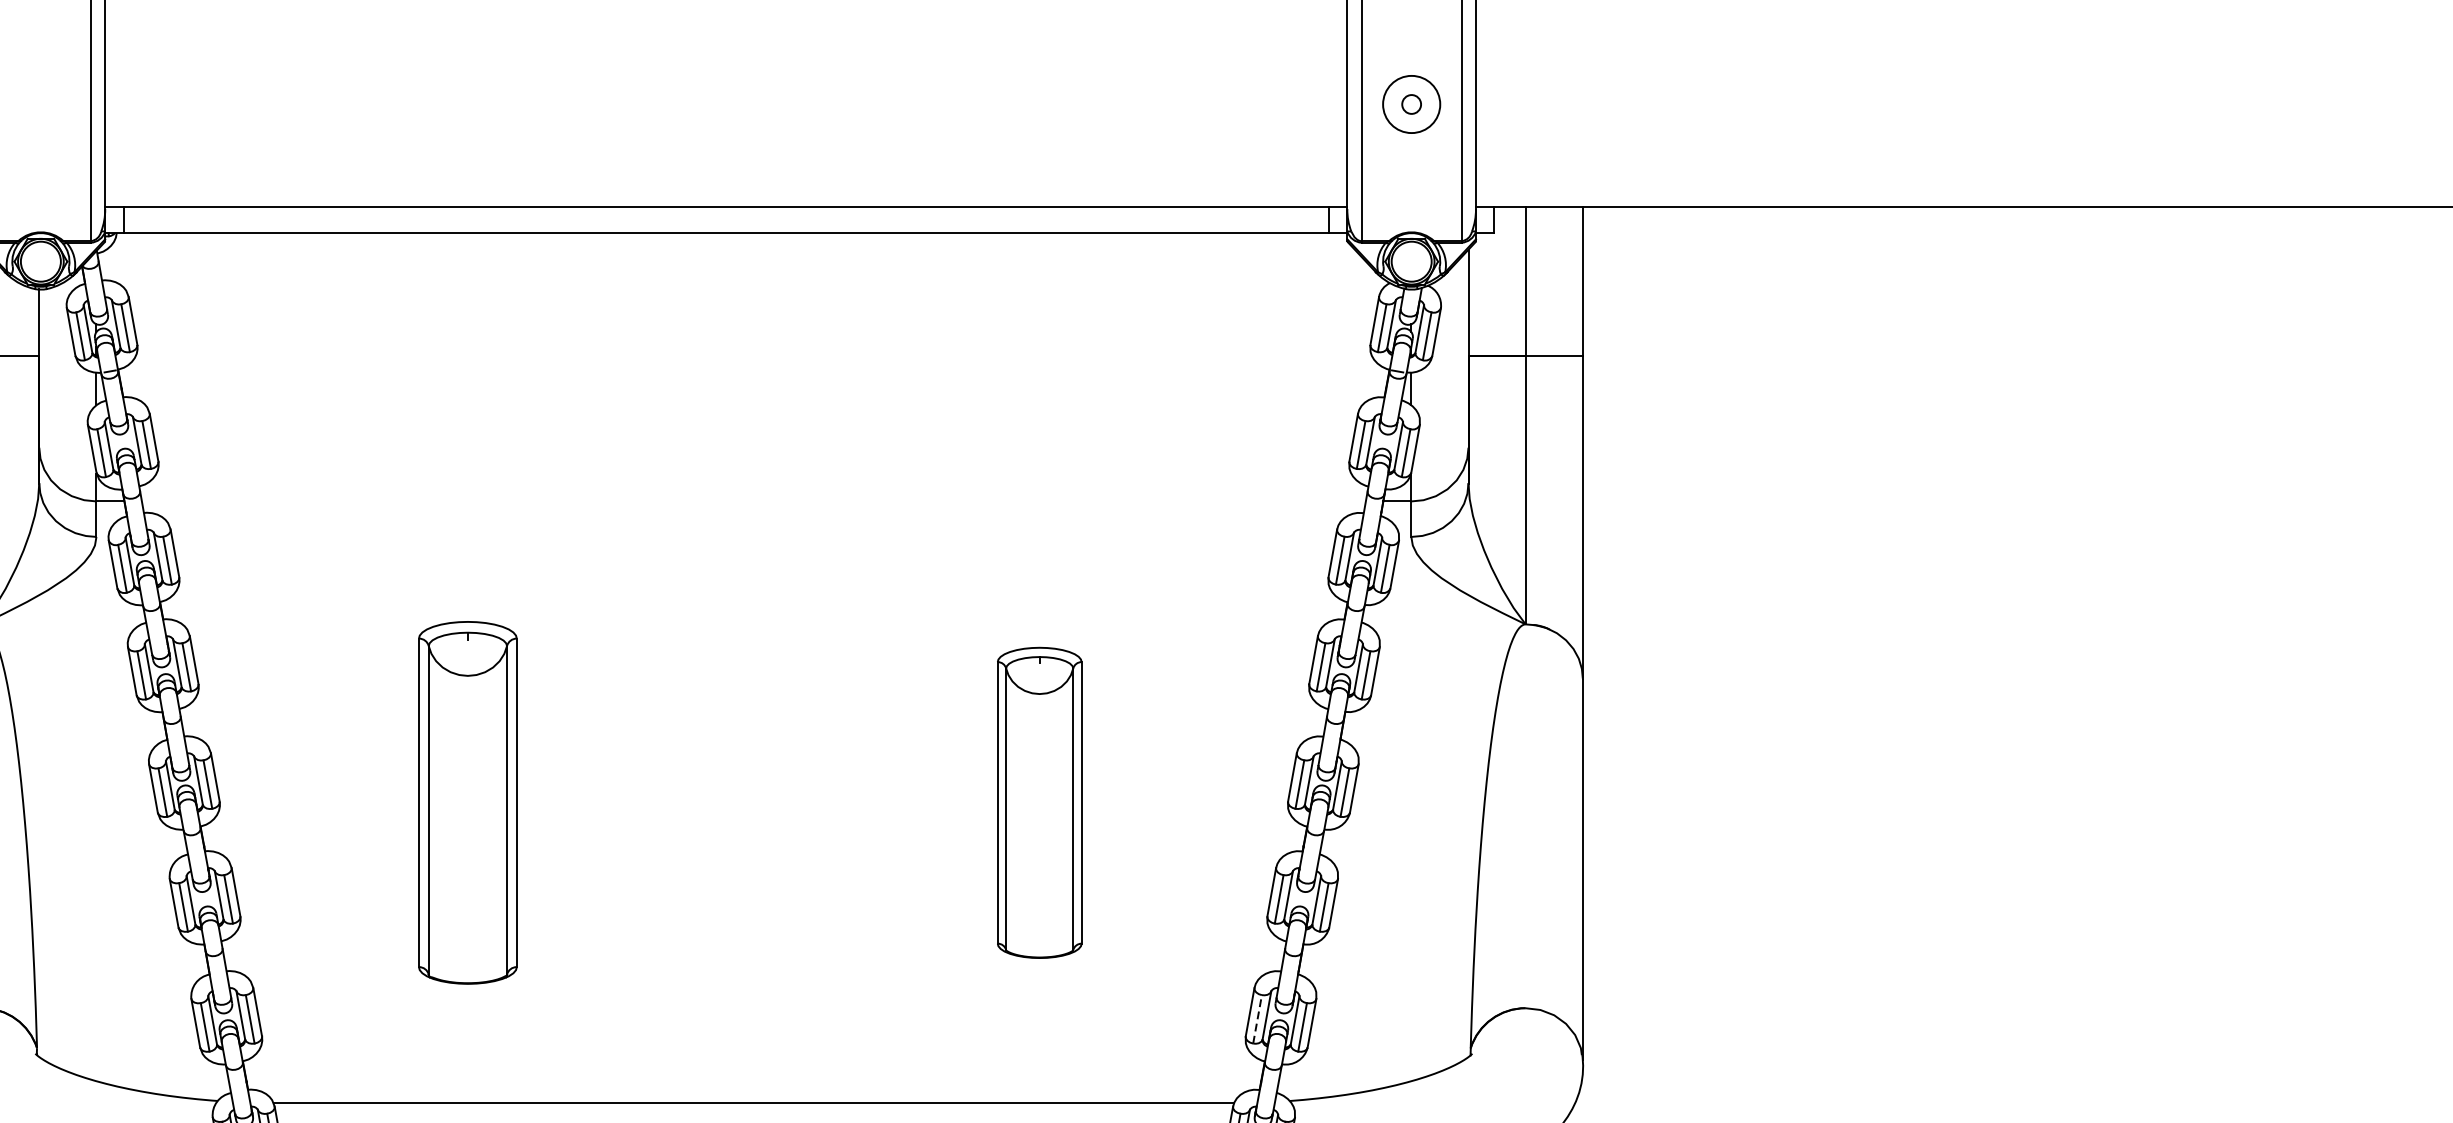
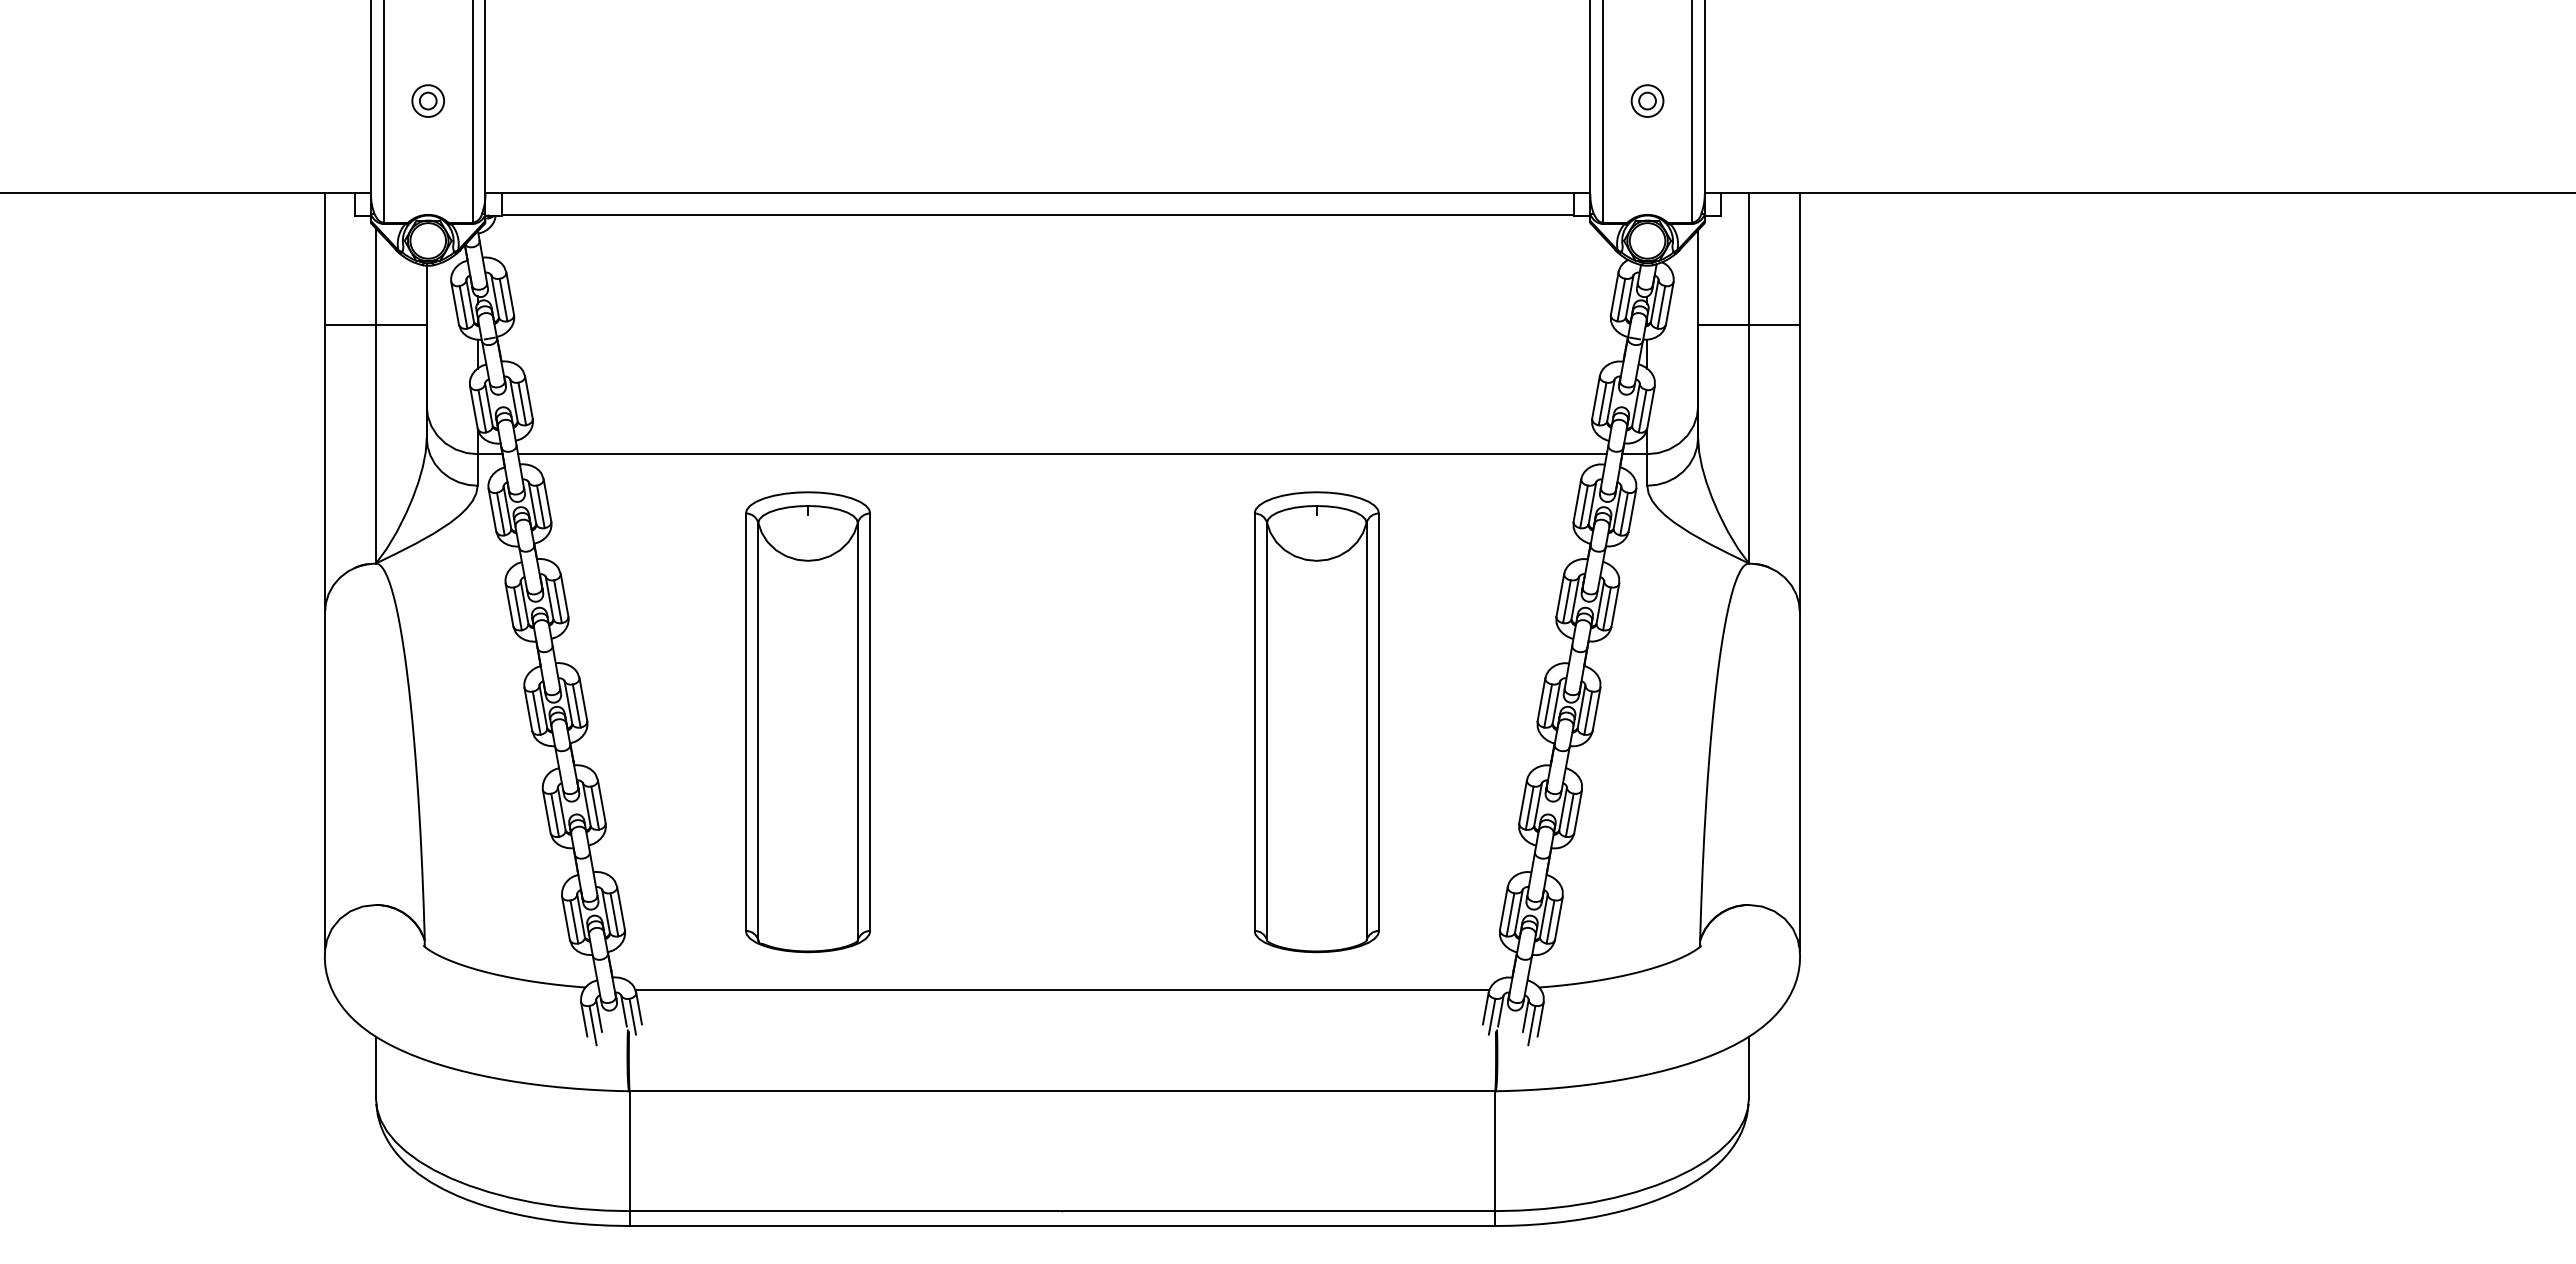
part: (40, 103) -> (427, 100), added
circle: (1411, 103) -> (1647, 100), size x0.62
line: (753, 501) -> (1062, 454), added
part: (467, 803) -> (807, 722), size x1.43
part: (1039, 803) -> (1316, 722), size x1.67
line: (1257, 1018) -> (1510, 914), dashed -> solid

